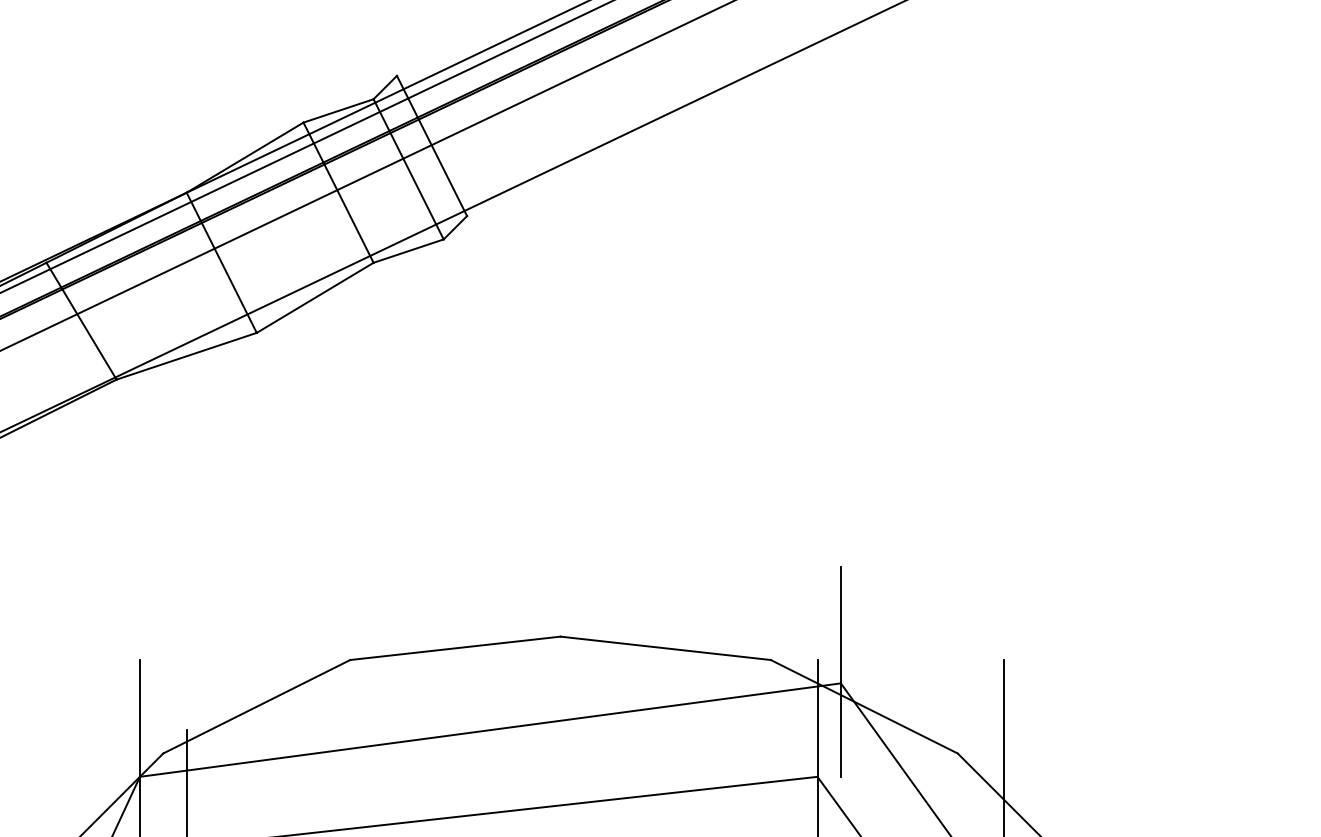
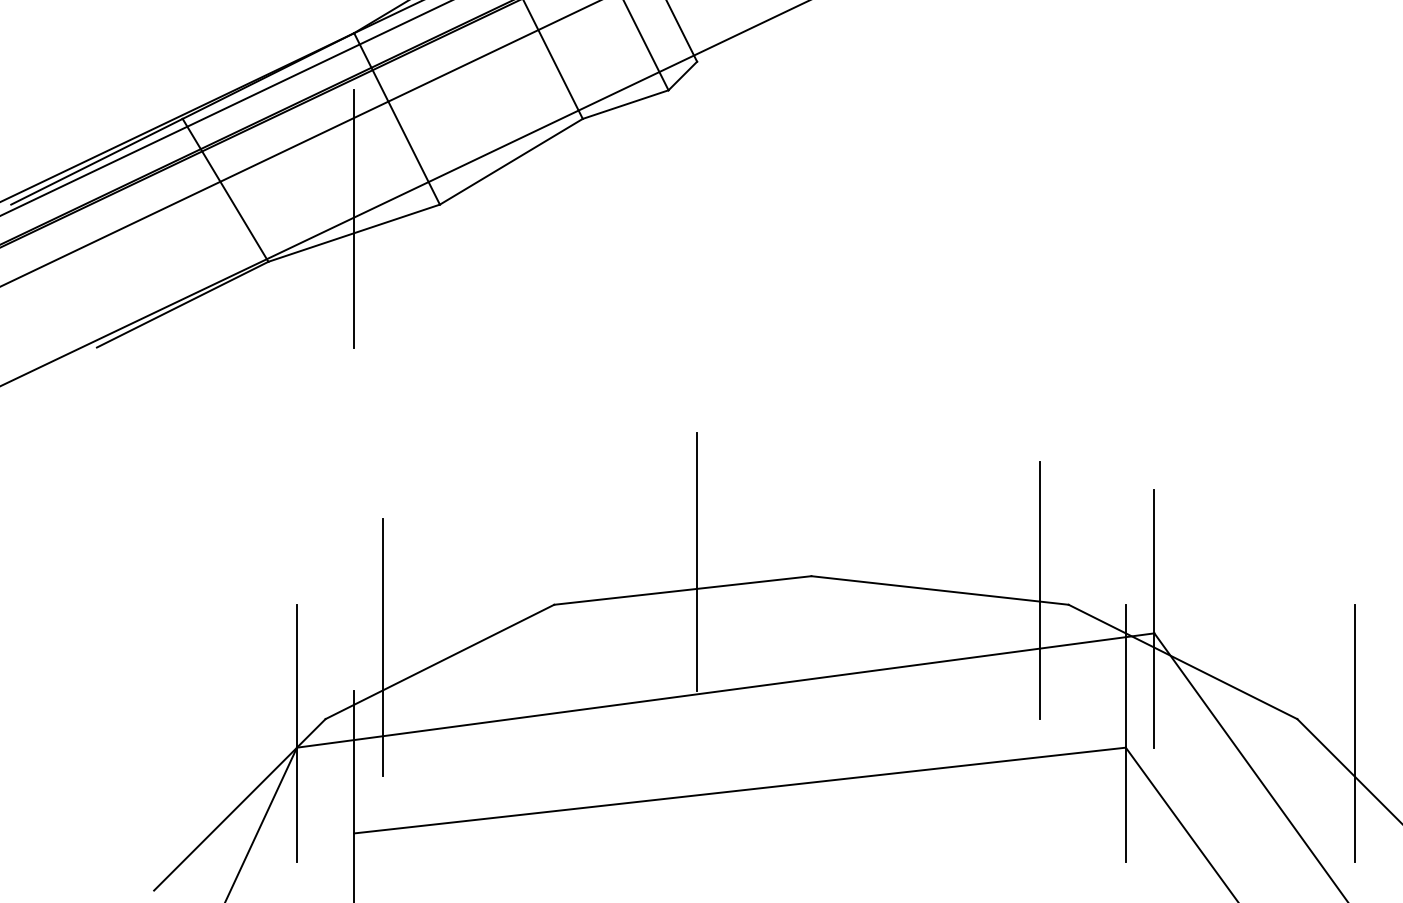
line: (186, 344) -> (353, 218), added
line: (467, 624) -> (697, 561), added
line: (747, 648) -> (1040, 590), added
line: (210, 694) -> (383, 646), added

